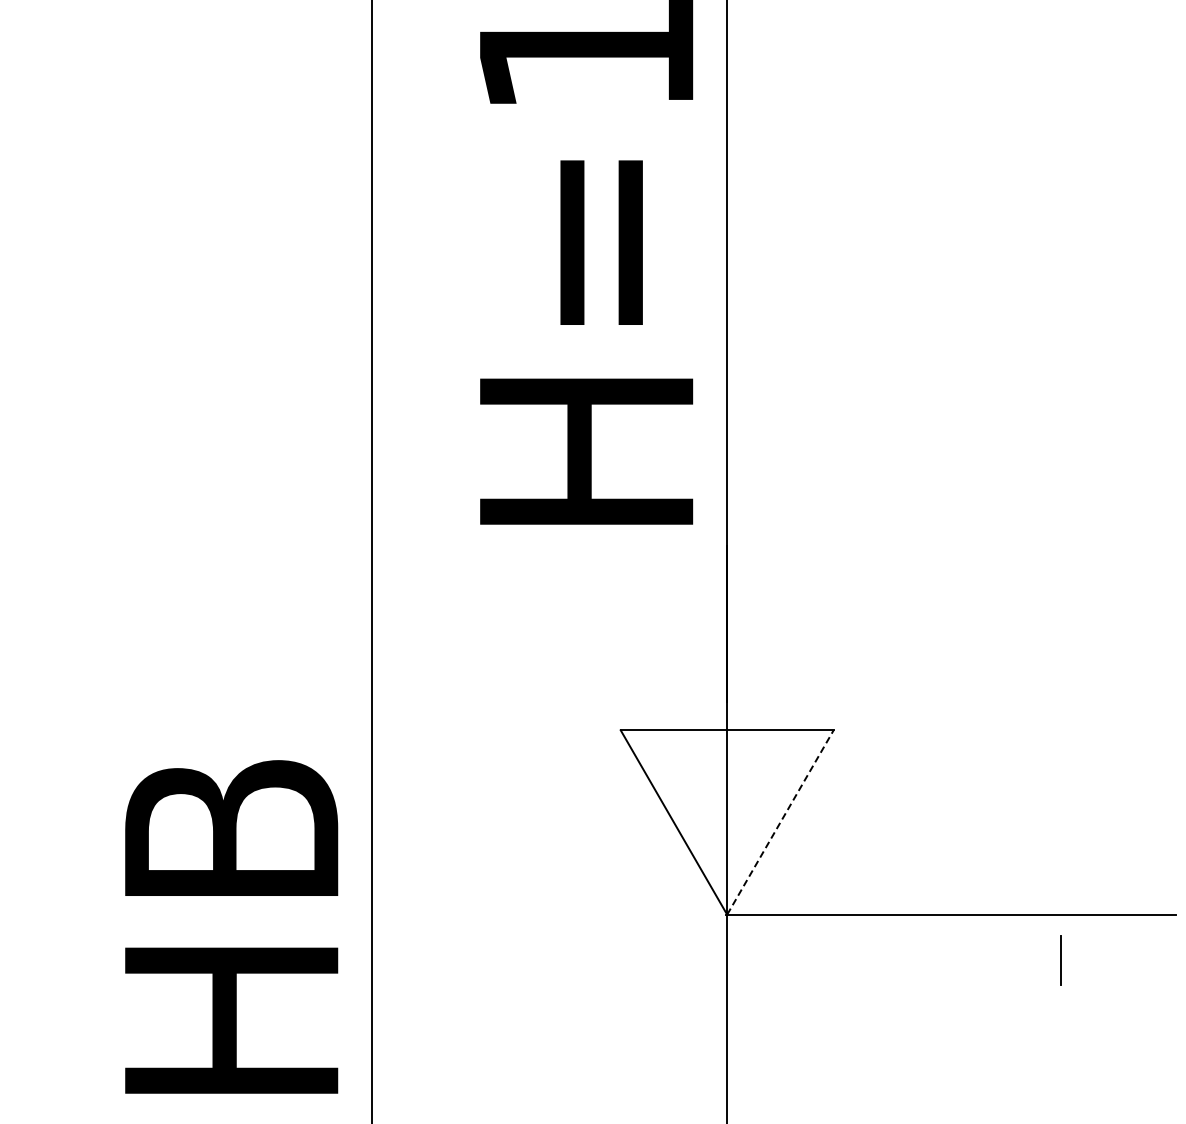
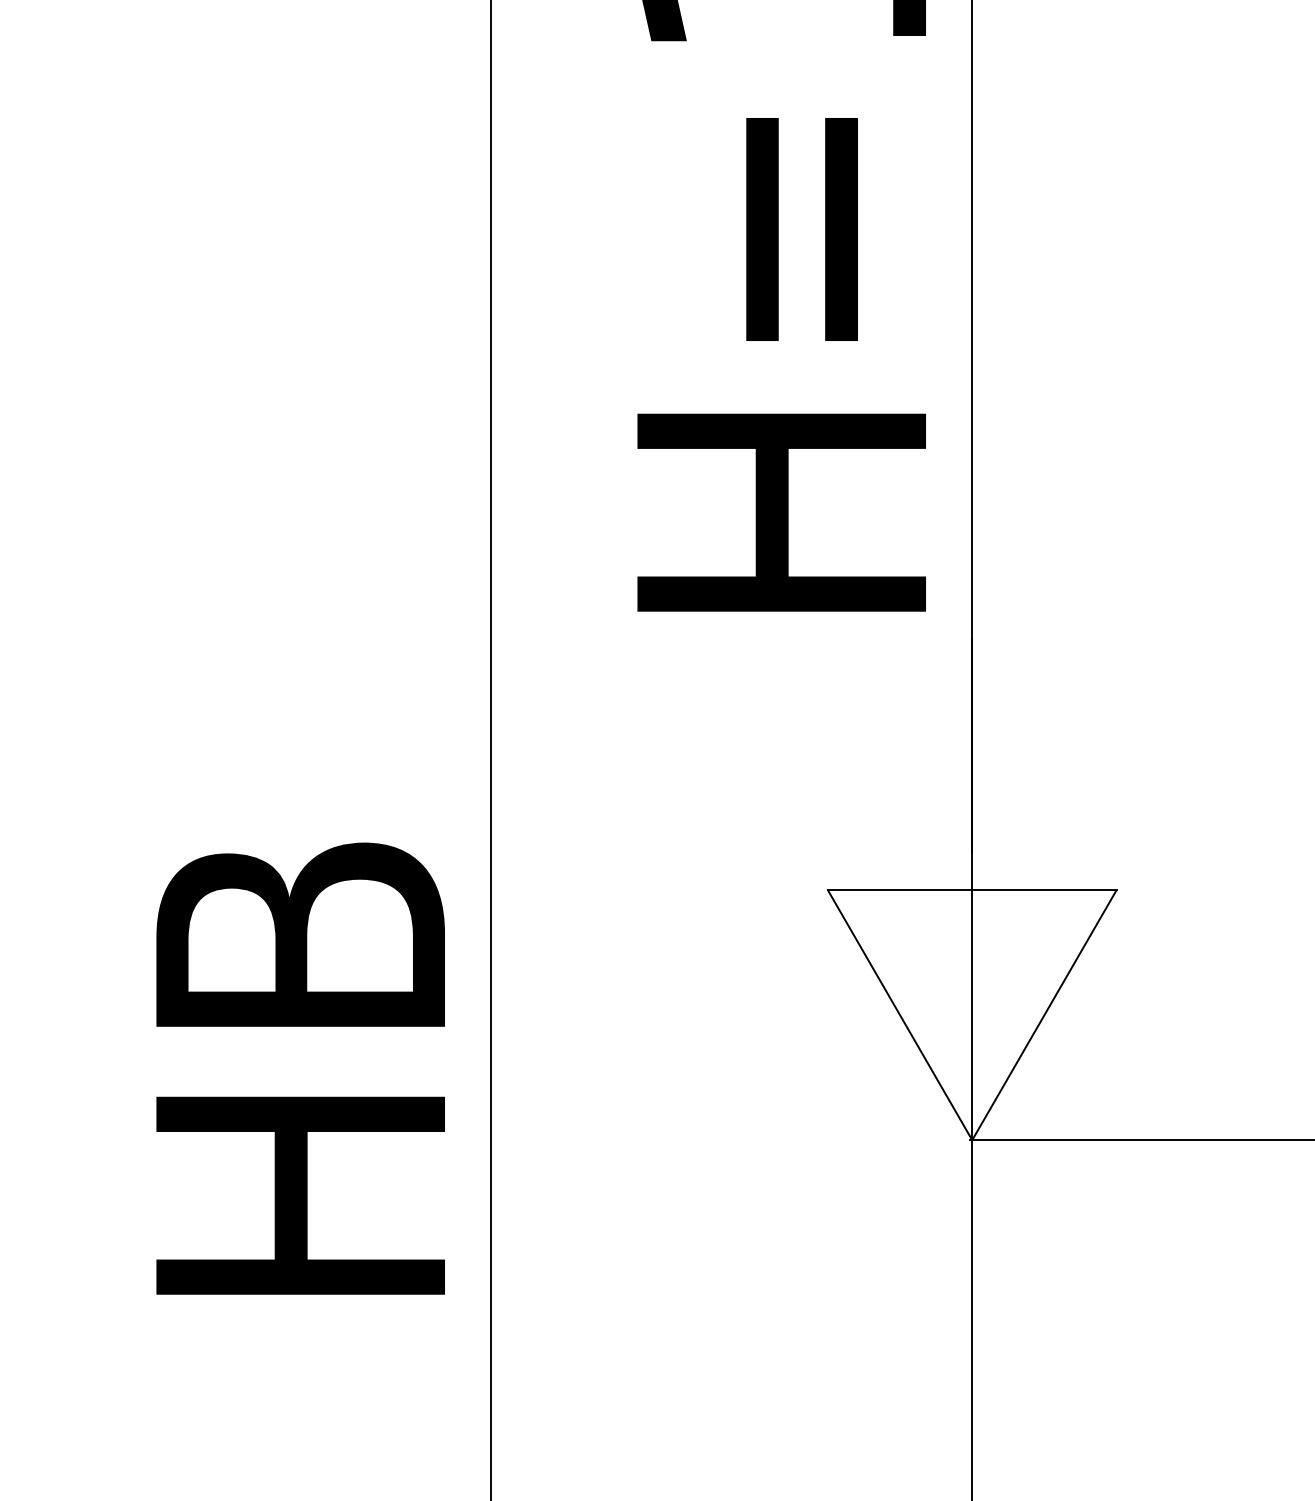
line: (780, 822) -> (1044, 1015), dashed -> solid
text: (231, 926) -> (300, 1068), moved

